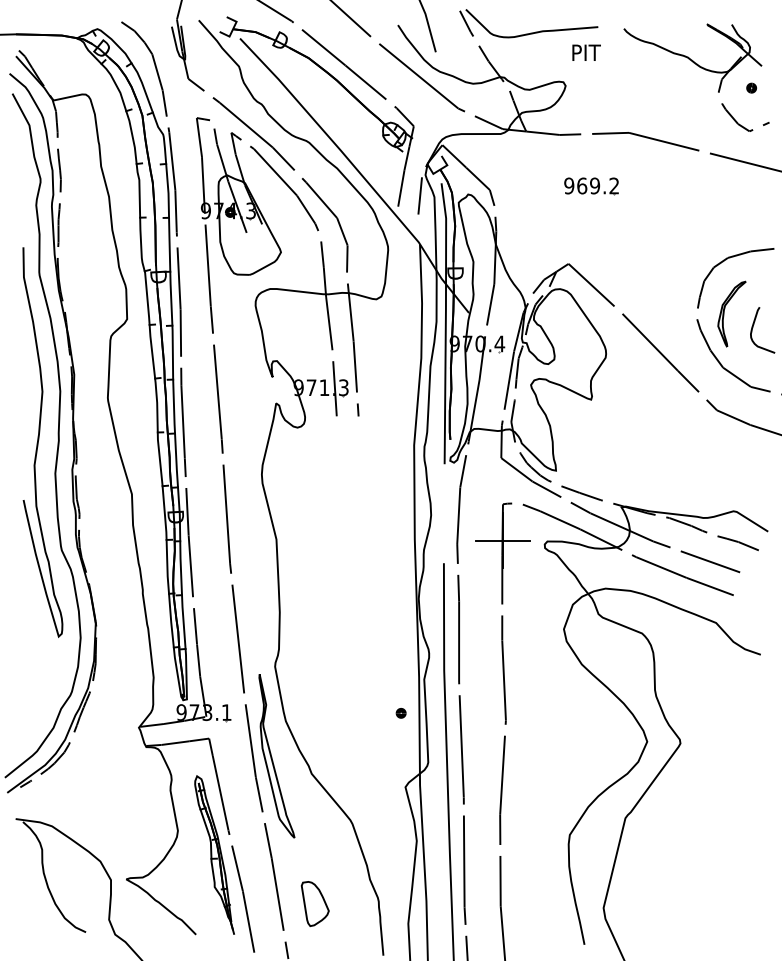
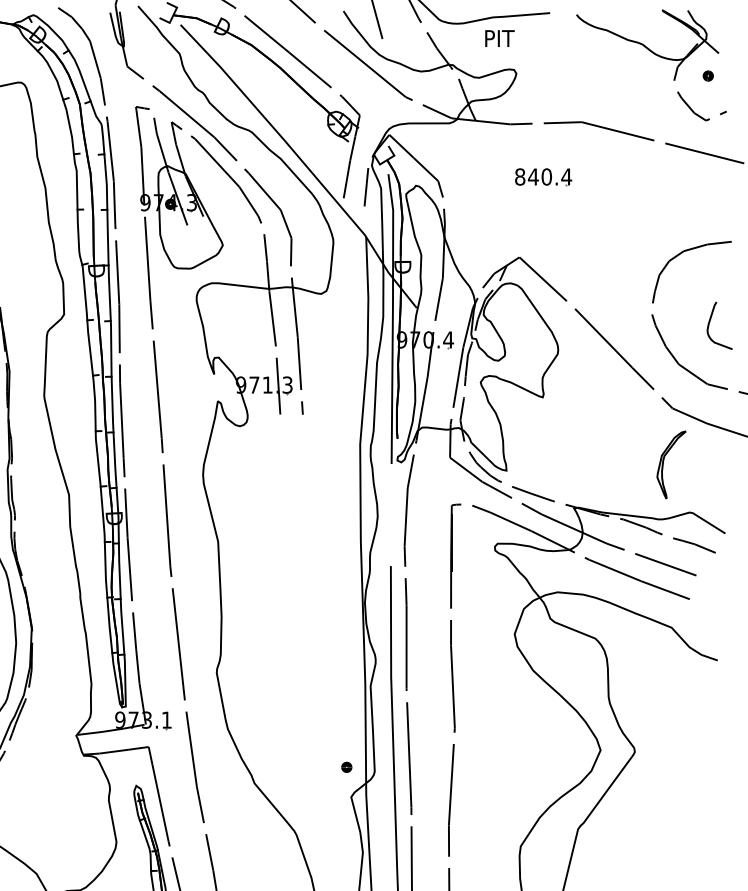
text: (586, 52) -> (499, 38), moved
text: (591, 185) -> (543, 176), 969.2 -> 840.4
part: (724, 313) -> (663, 464), moved
line: (502, 540) -> (451, 542), removed
part: (400, 713) -> (346, 767), moved
part: (276, 756) -> (218, 765), removed

